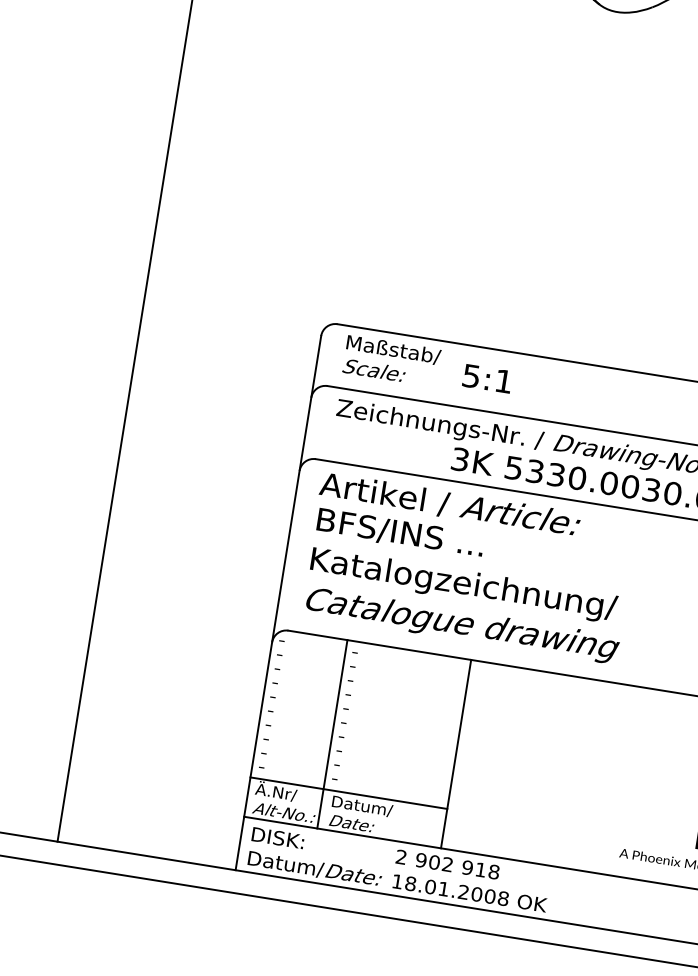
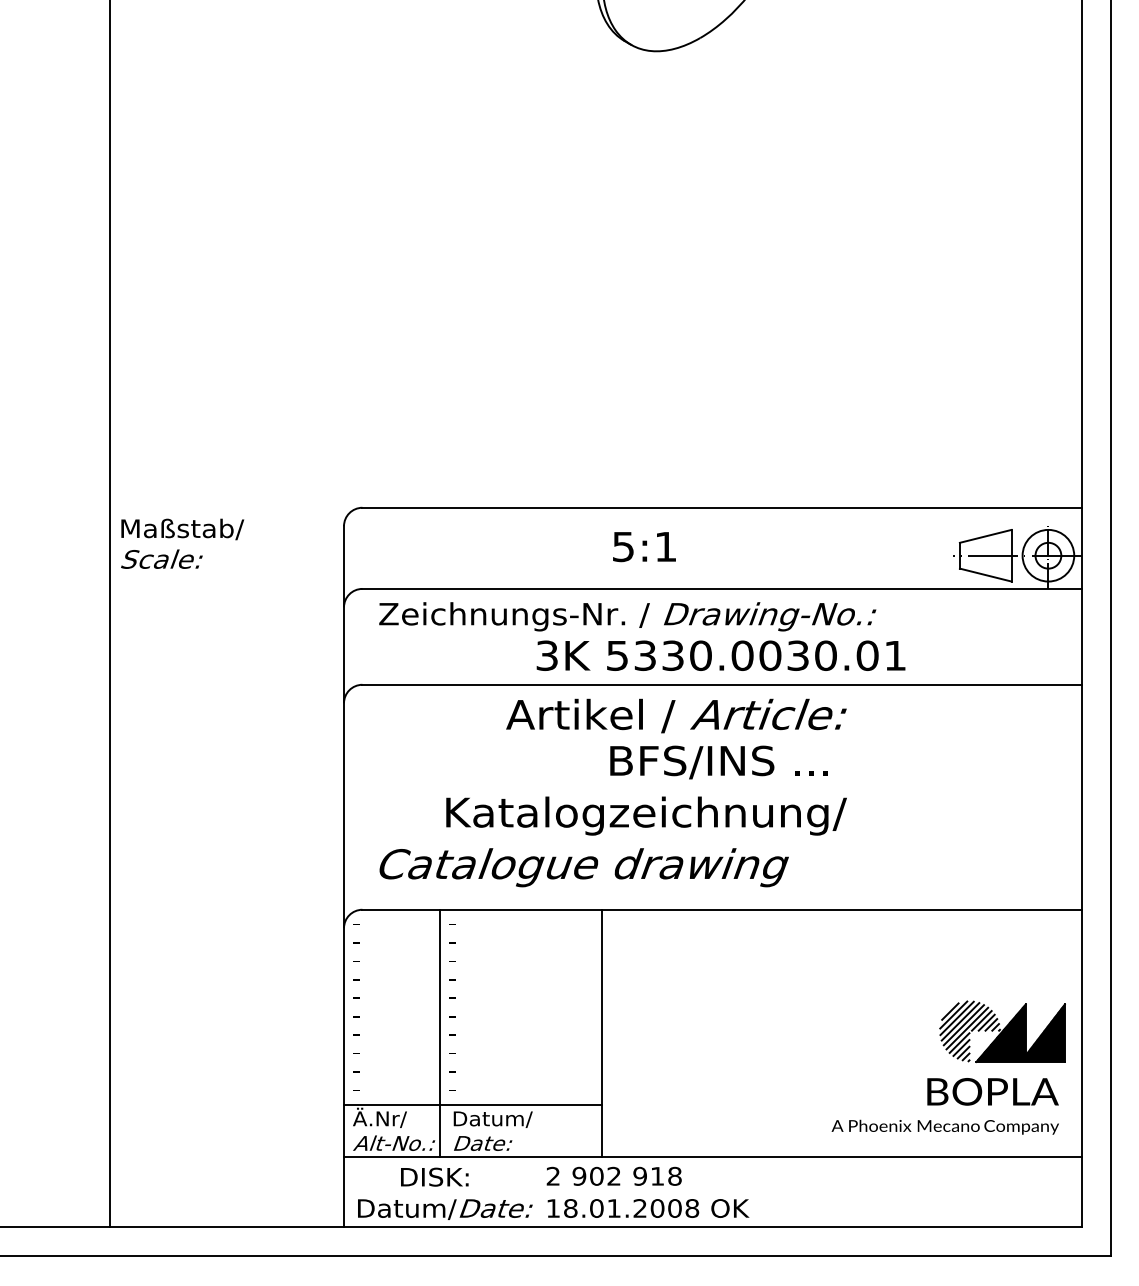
text: (391, 360) -> (182, 543), moved
text: (487, 379) -> (644, 547), moved
text: (450, 504) -> (676, 715), moved
text: (400, 533) -> (718, 762), moved
text: (463, 585) -> (646, 815), moved
text: (277, 837) -> (434, 1176), moved

